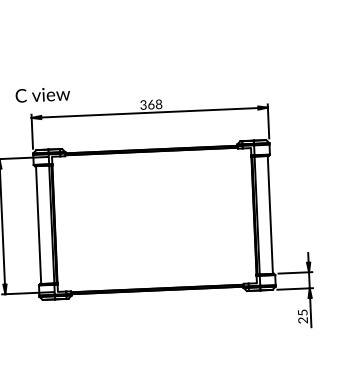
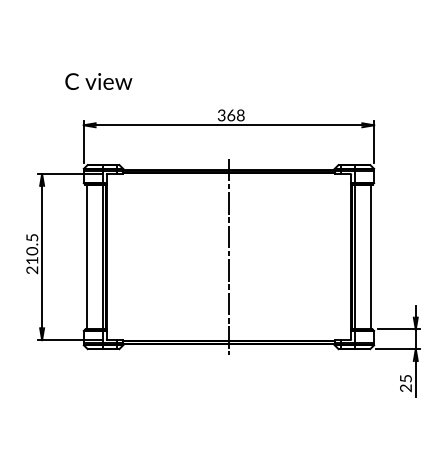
text: (42, 94) -> (98, 81), moved
line: (154, 219) -> (228, 256), added

